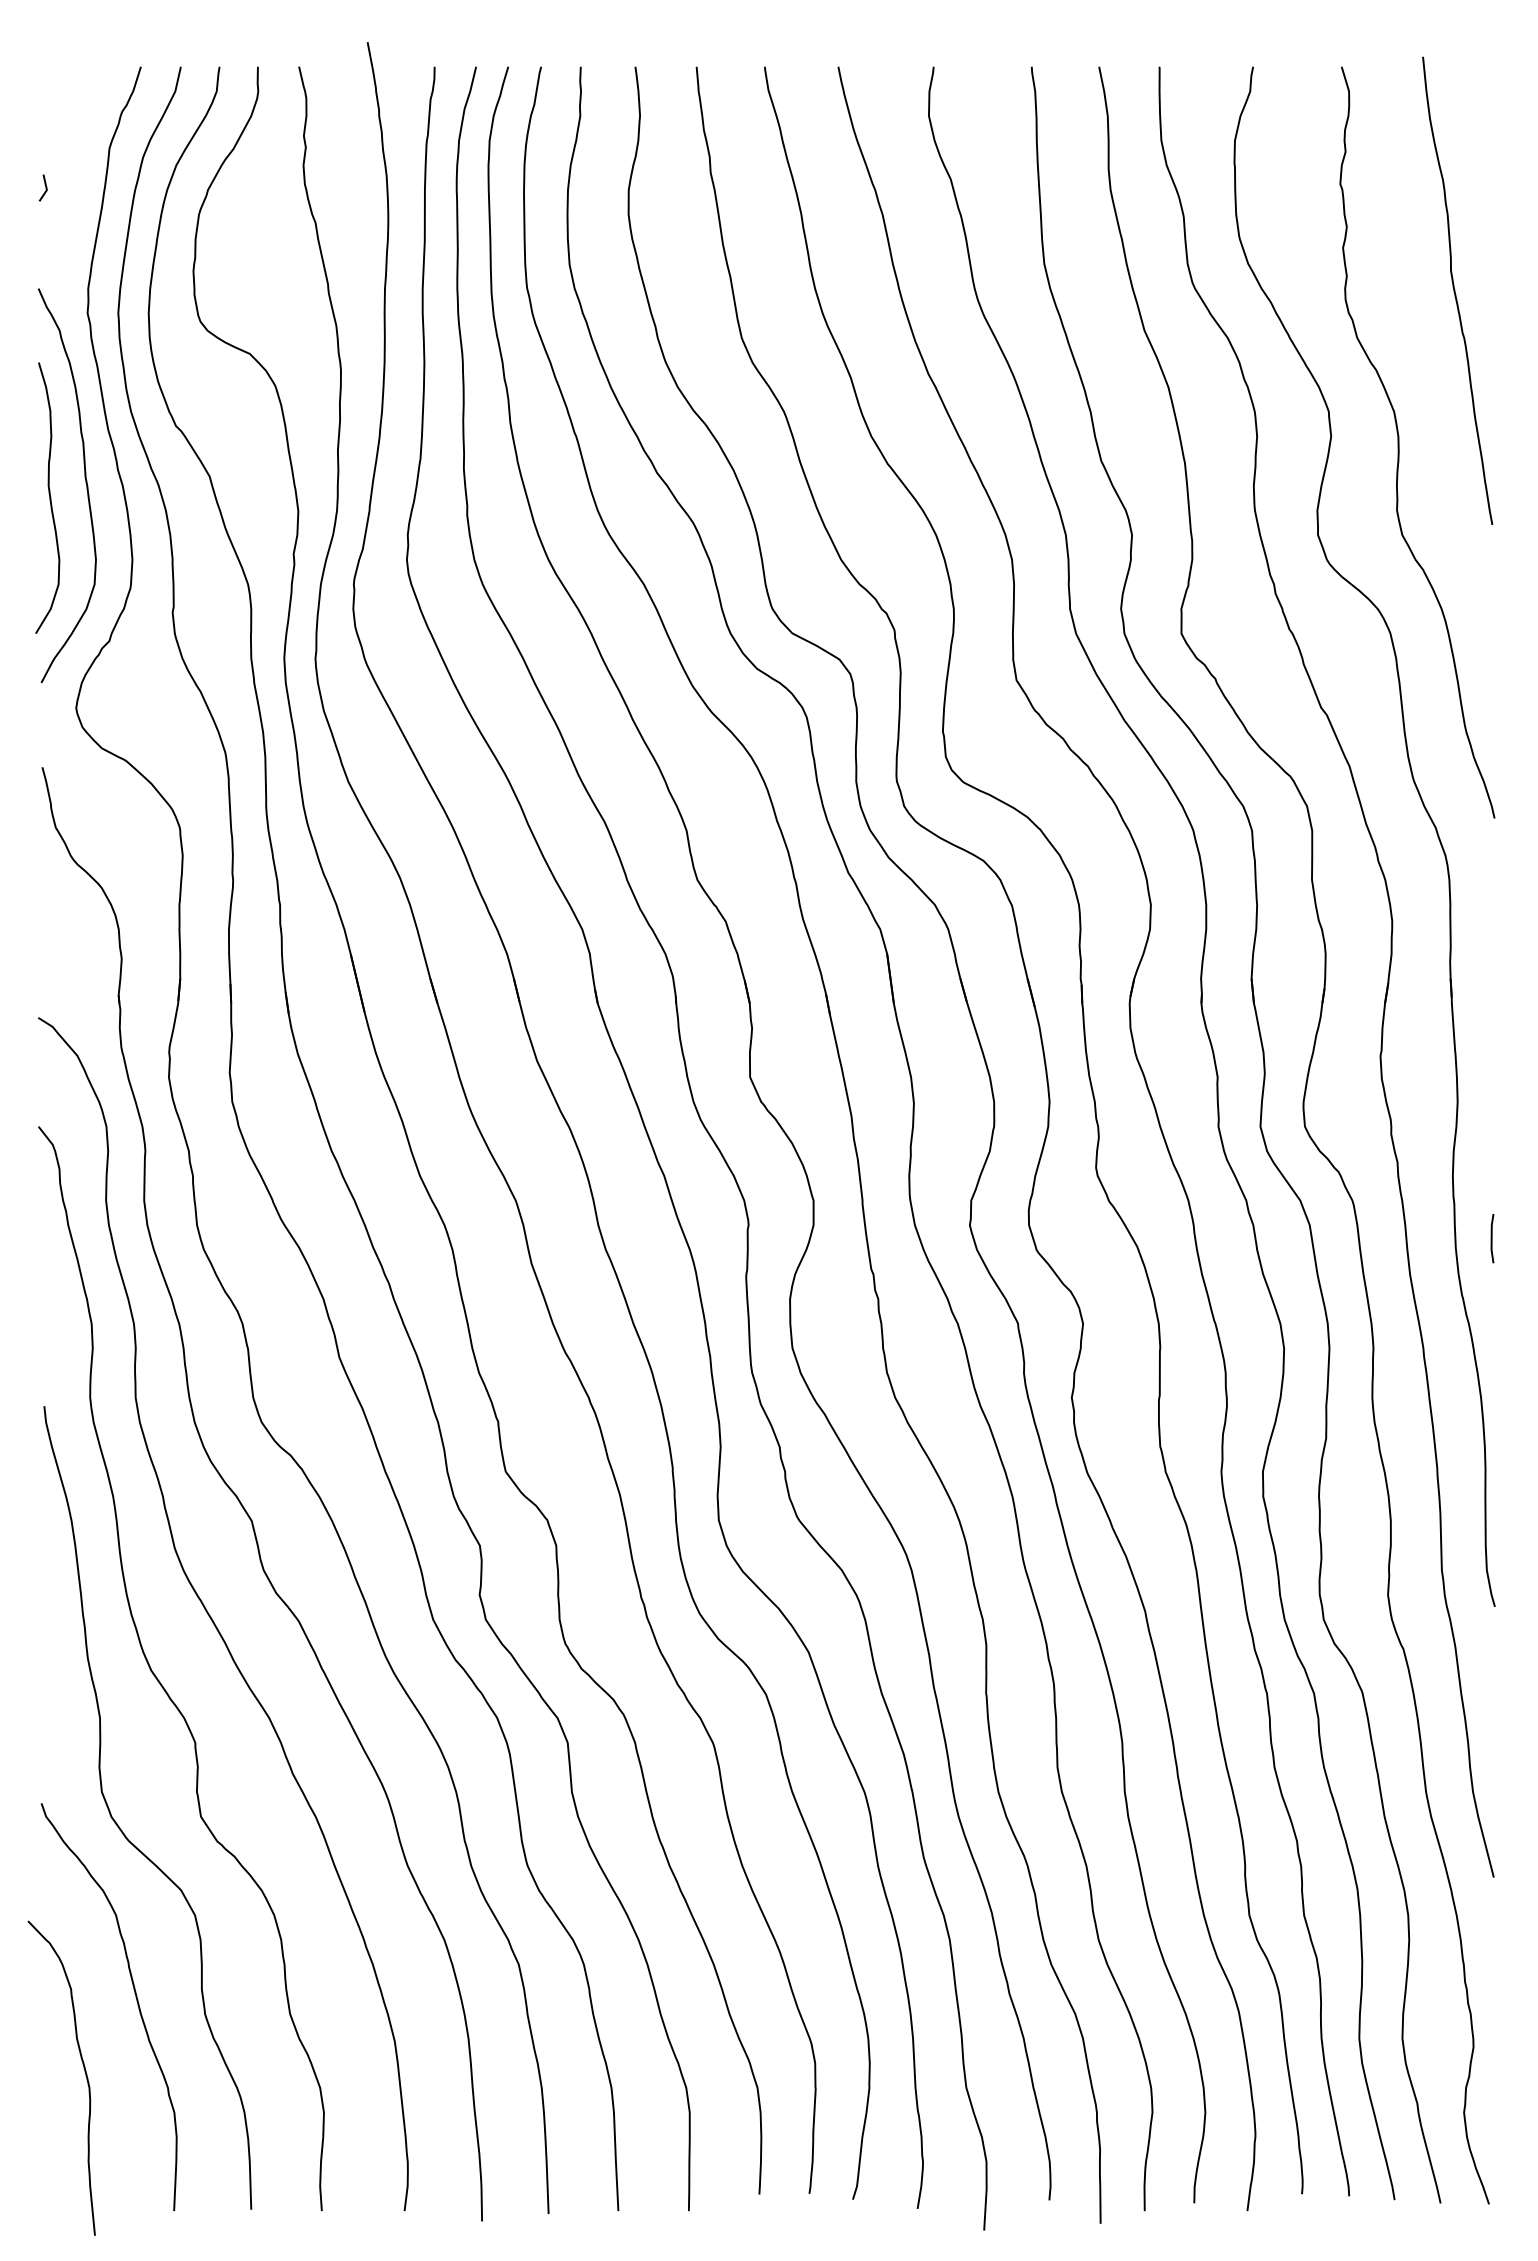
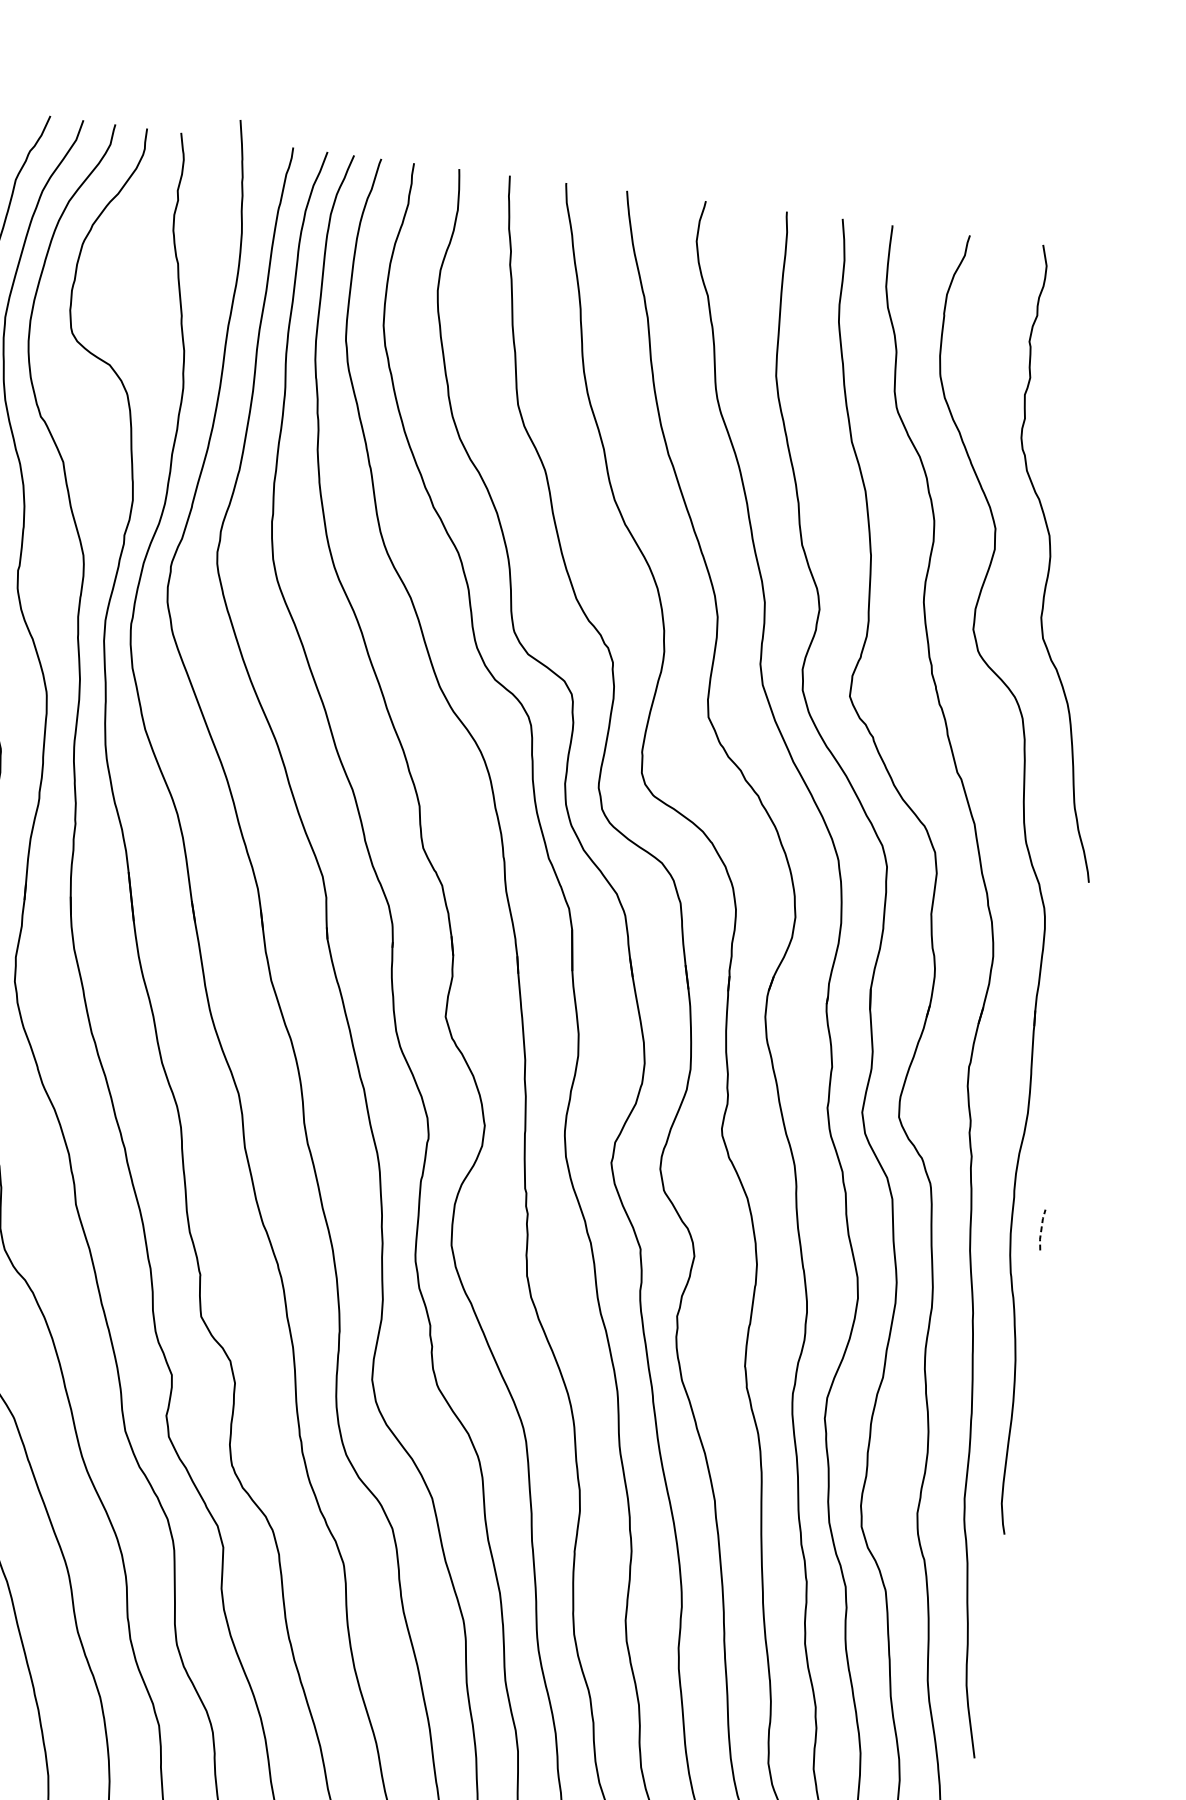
curve: (1455, 290) -> (1113, 442), removed
line: (1491, 1238) -> (1041, 1229), solid -> dashed

